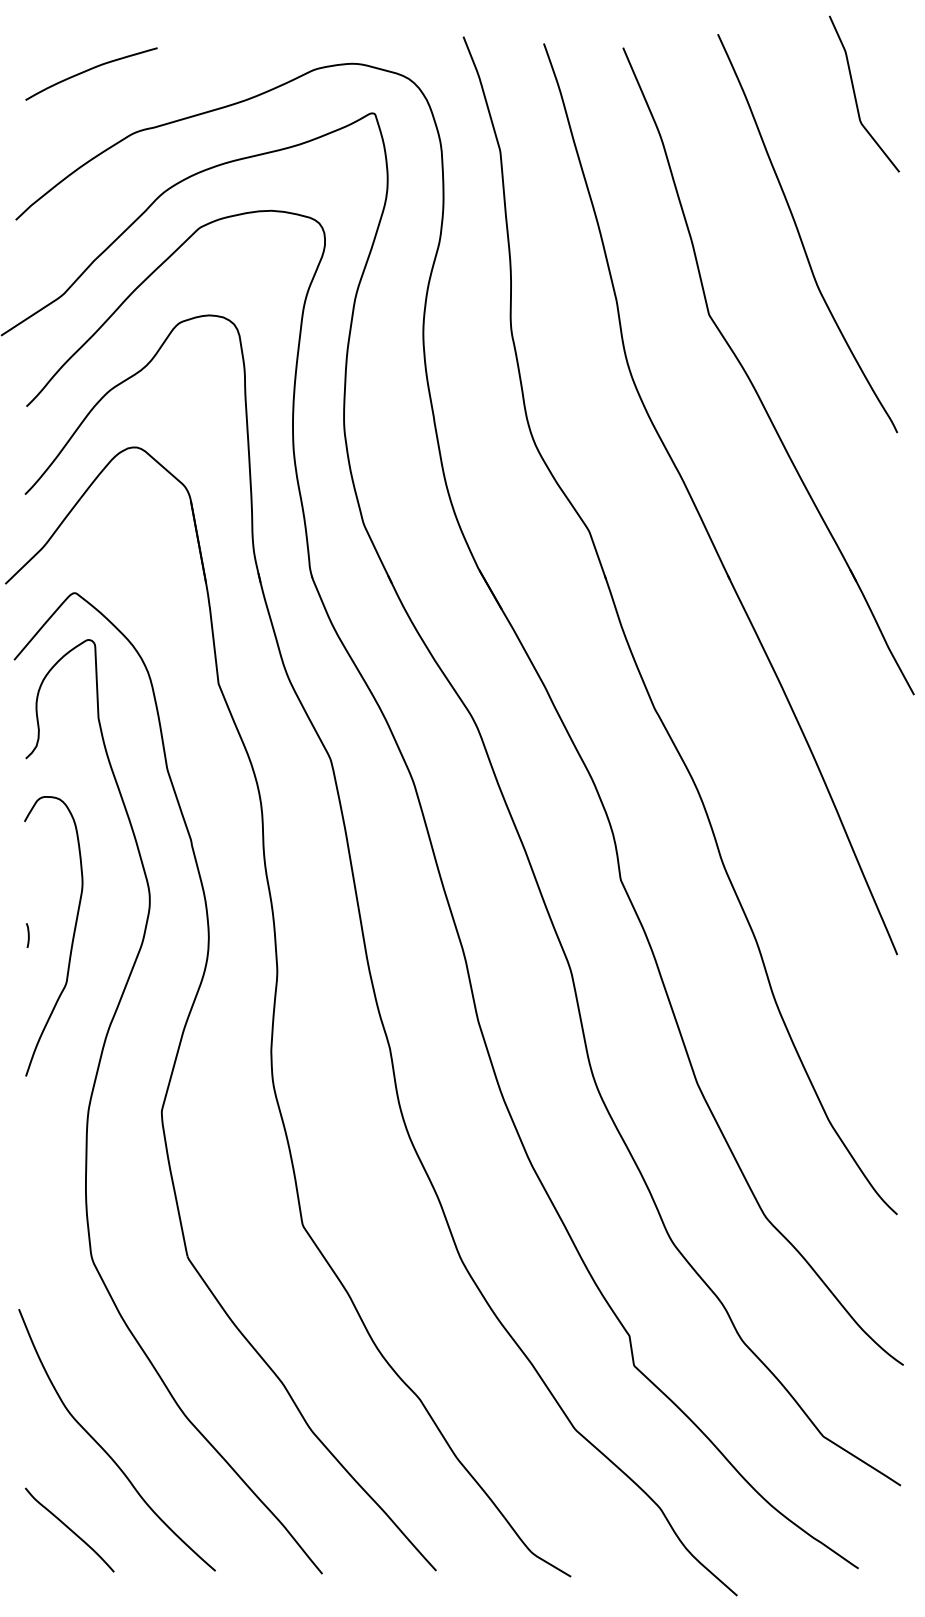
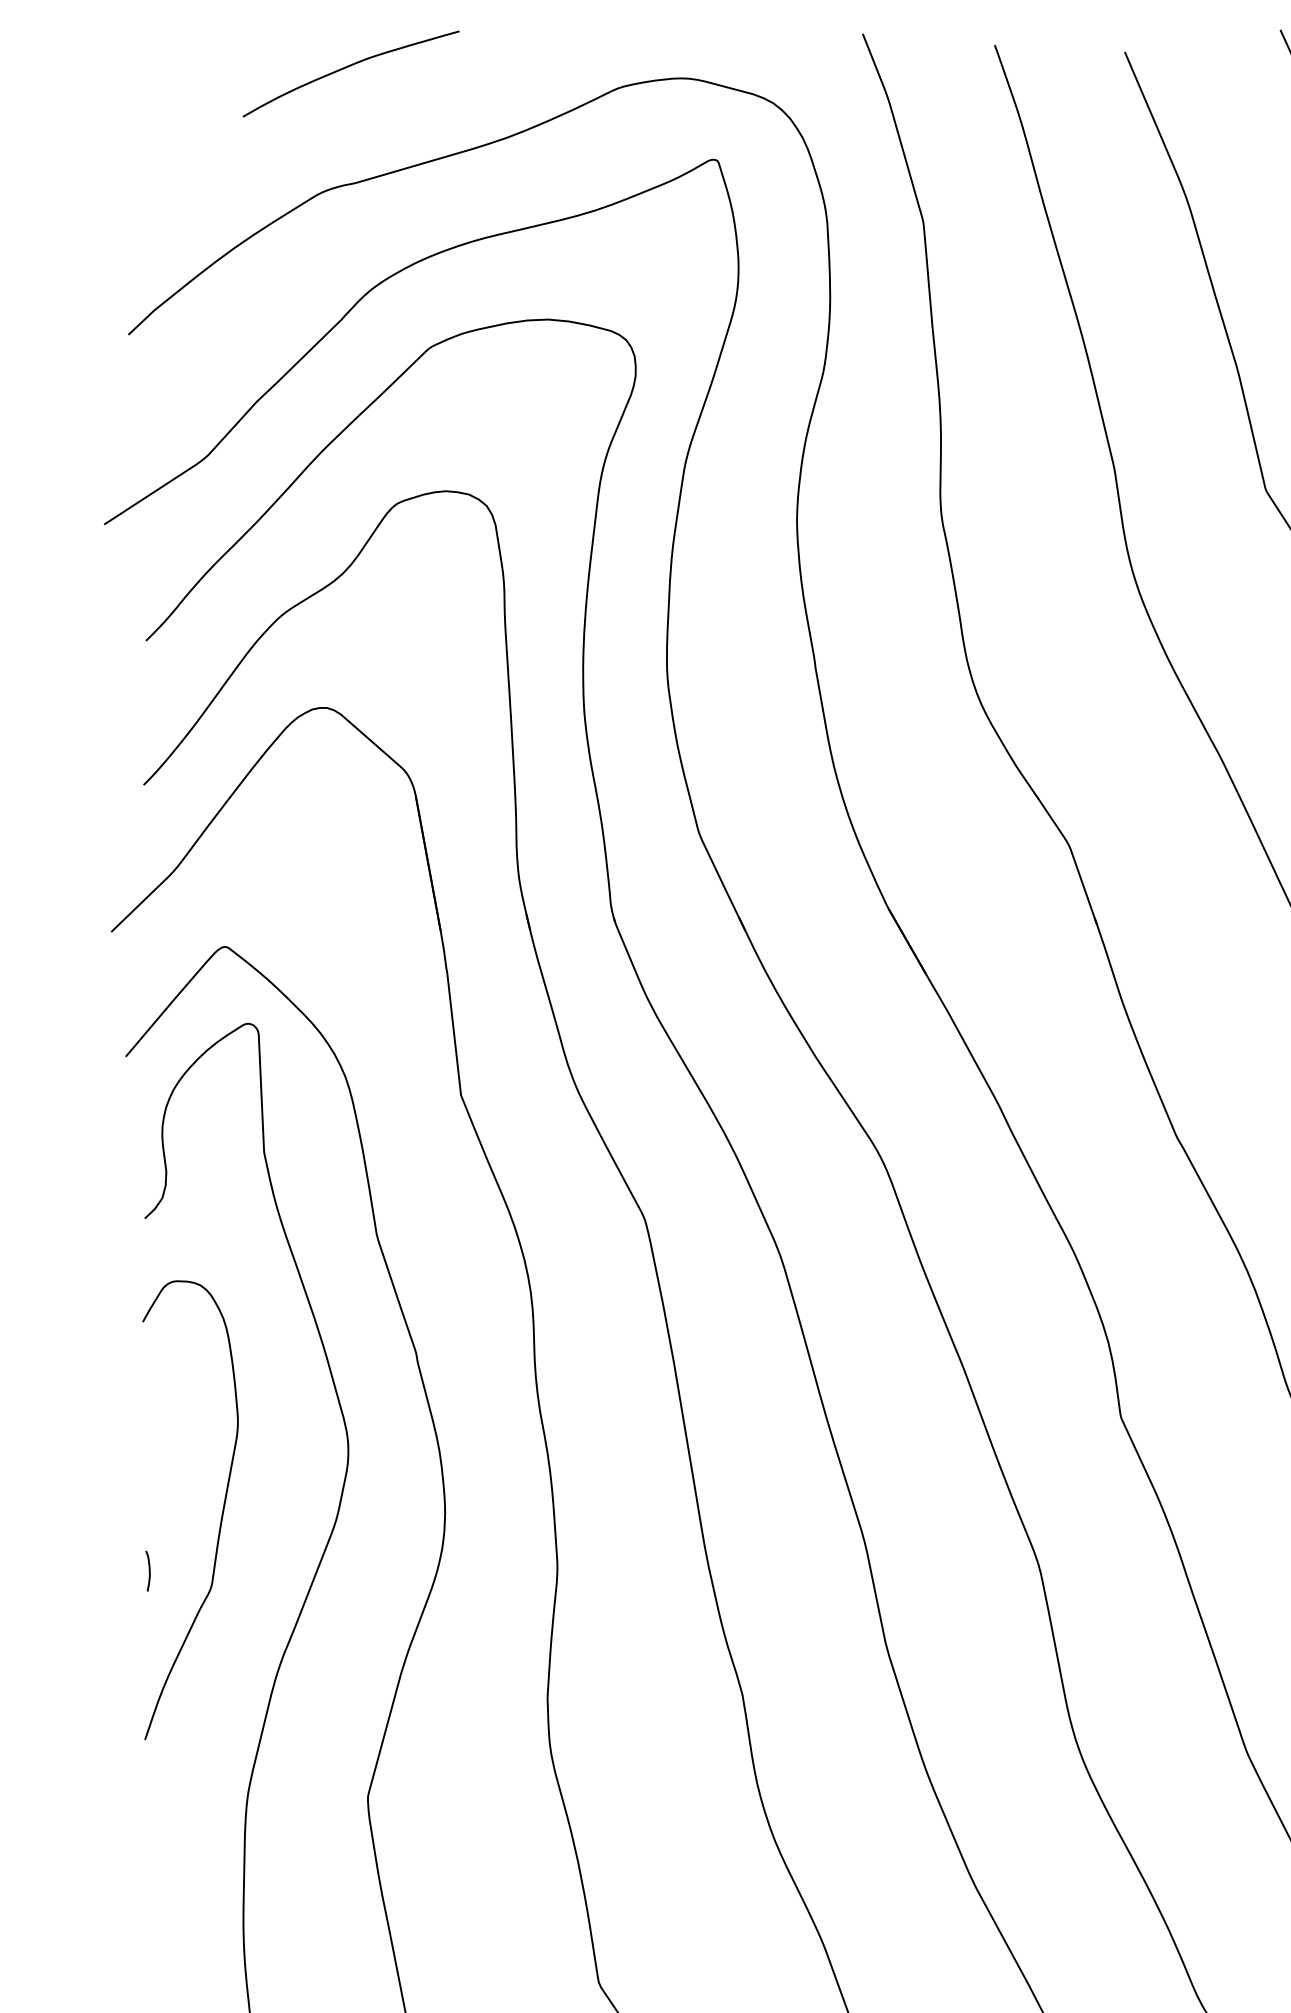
curve: (90, 70) -> (349, 68), moved
line: (27, 934) -> (147, 1569), moved

